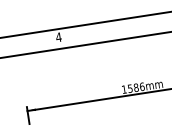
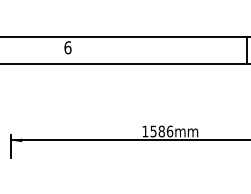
text: (58, 37) -> (67, 47), 4 -> 6

